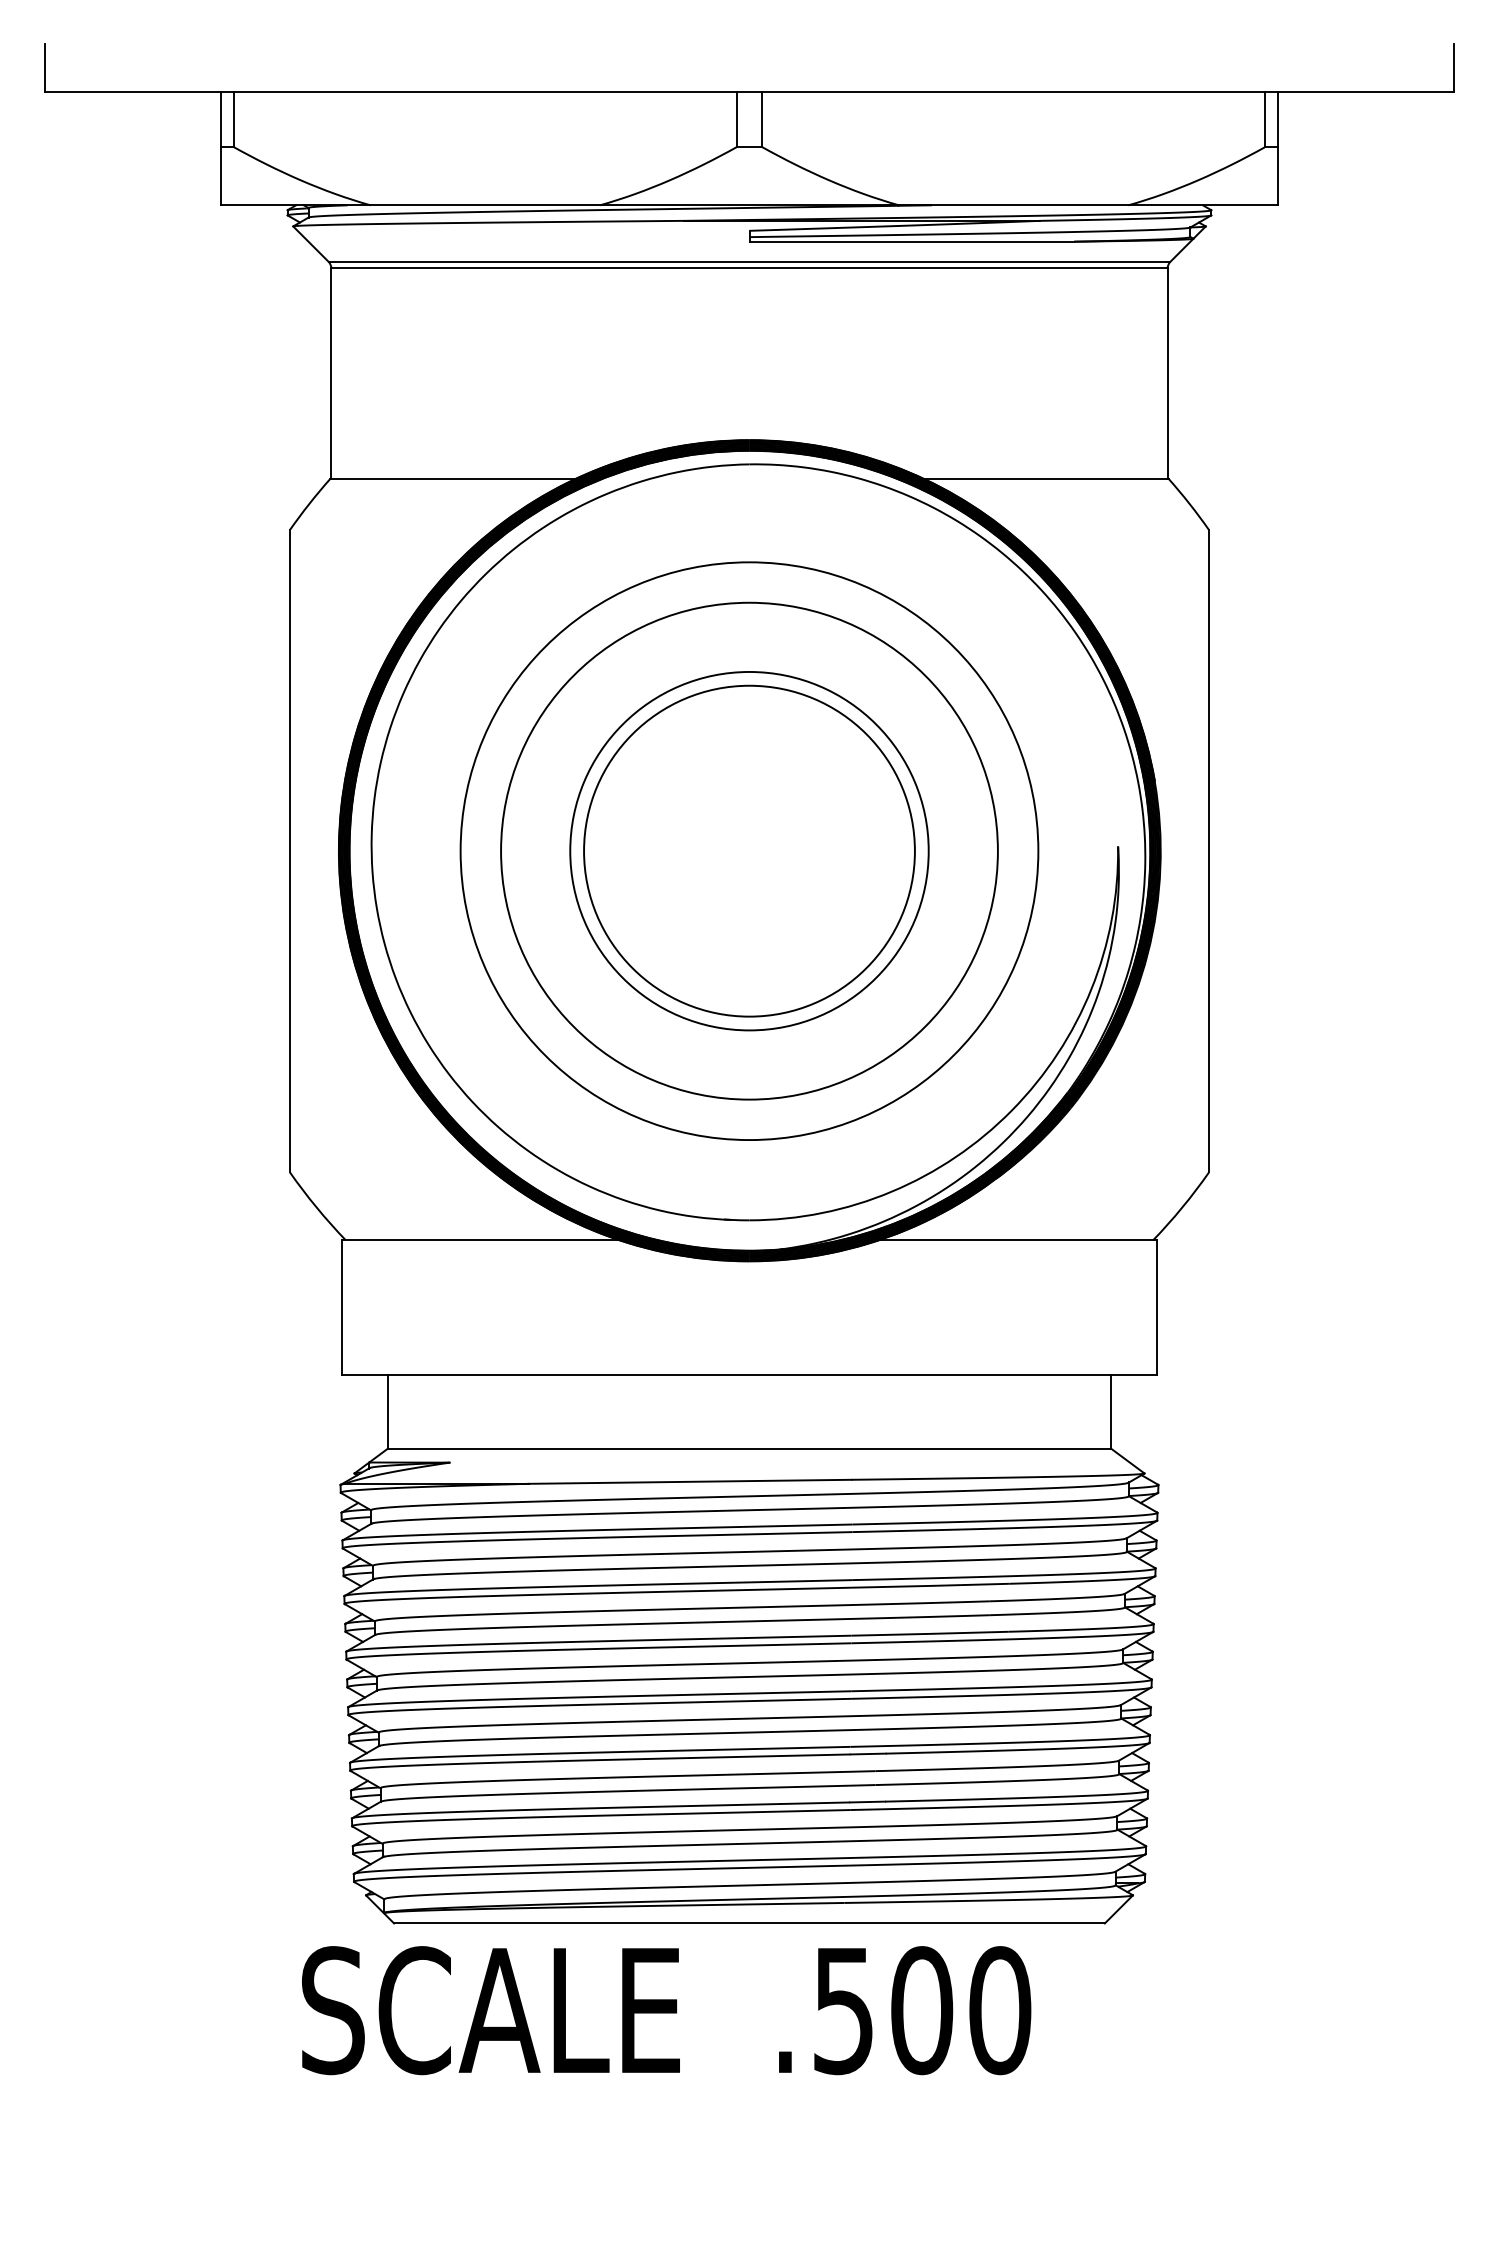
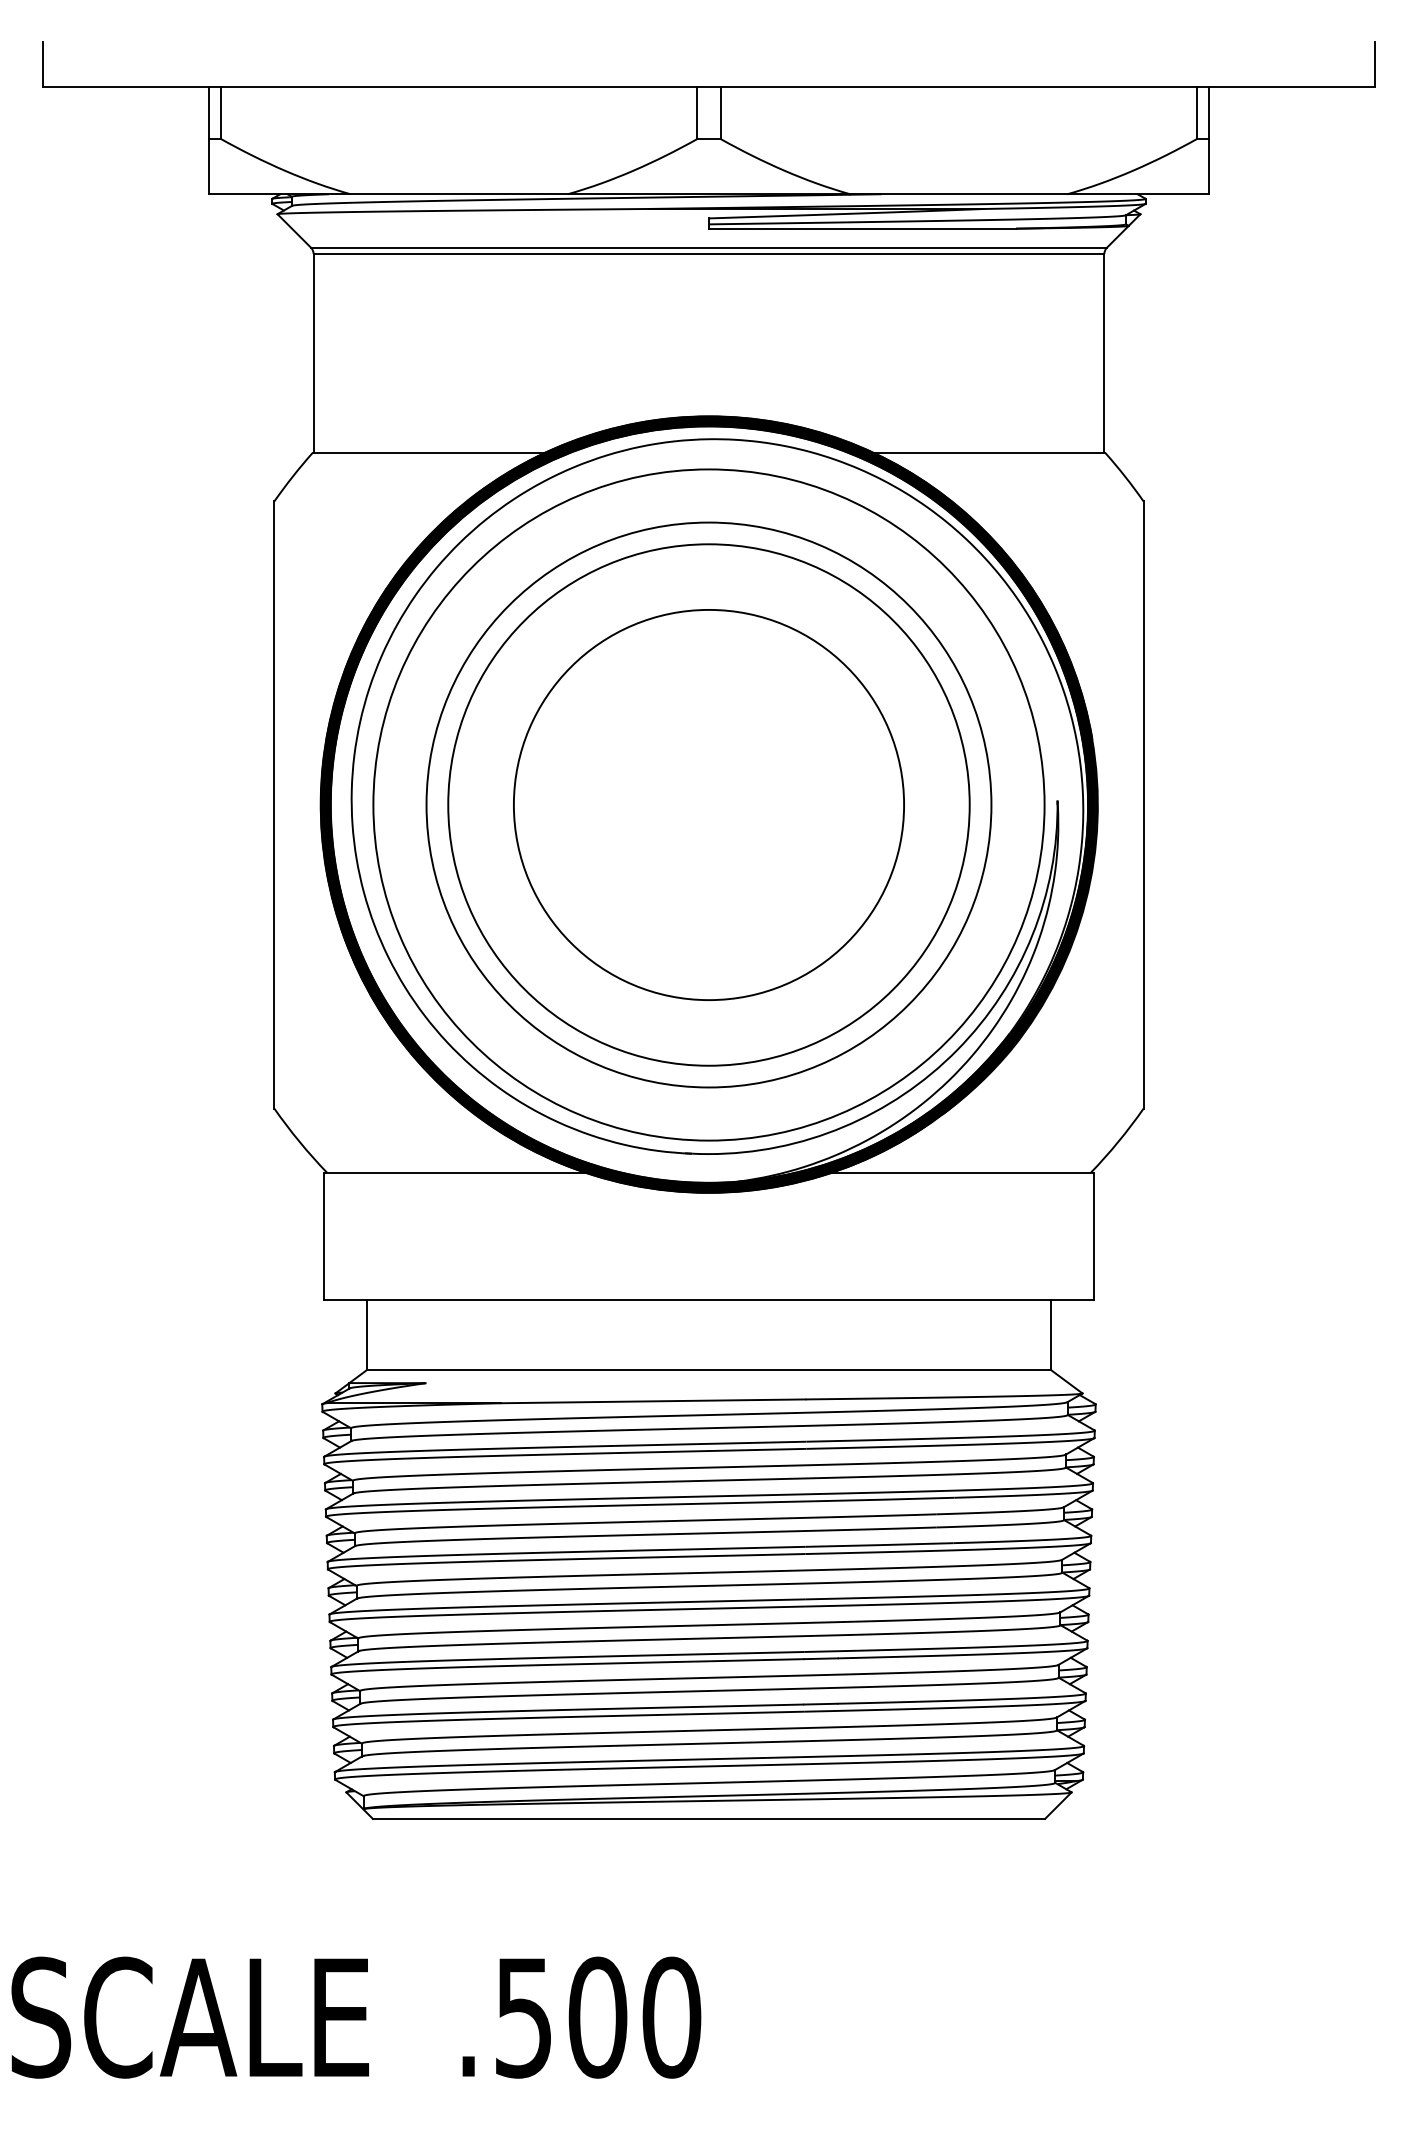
circle: (749, 850) -> (709, 804), size x0.71
circle: (749, 850) -> (709, 804), size x1.67
circle: (749, 850) -> (709, 804), size x1.67
circle: (749, 851) -> (709, 805), size x1.43
text: (666, 2010) -> (356, 2017), moved

